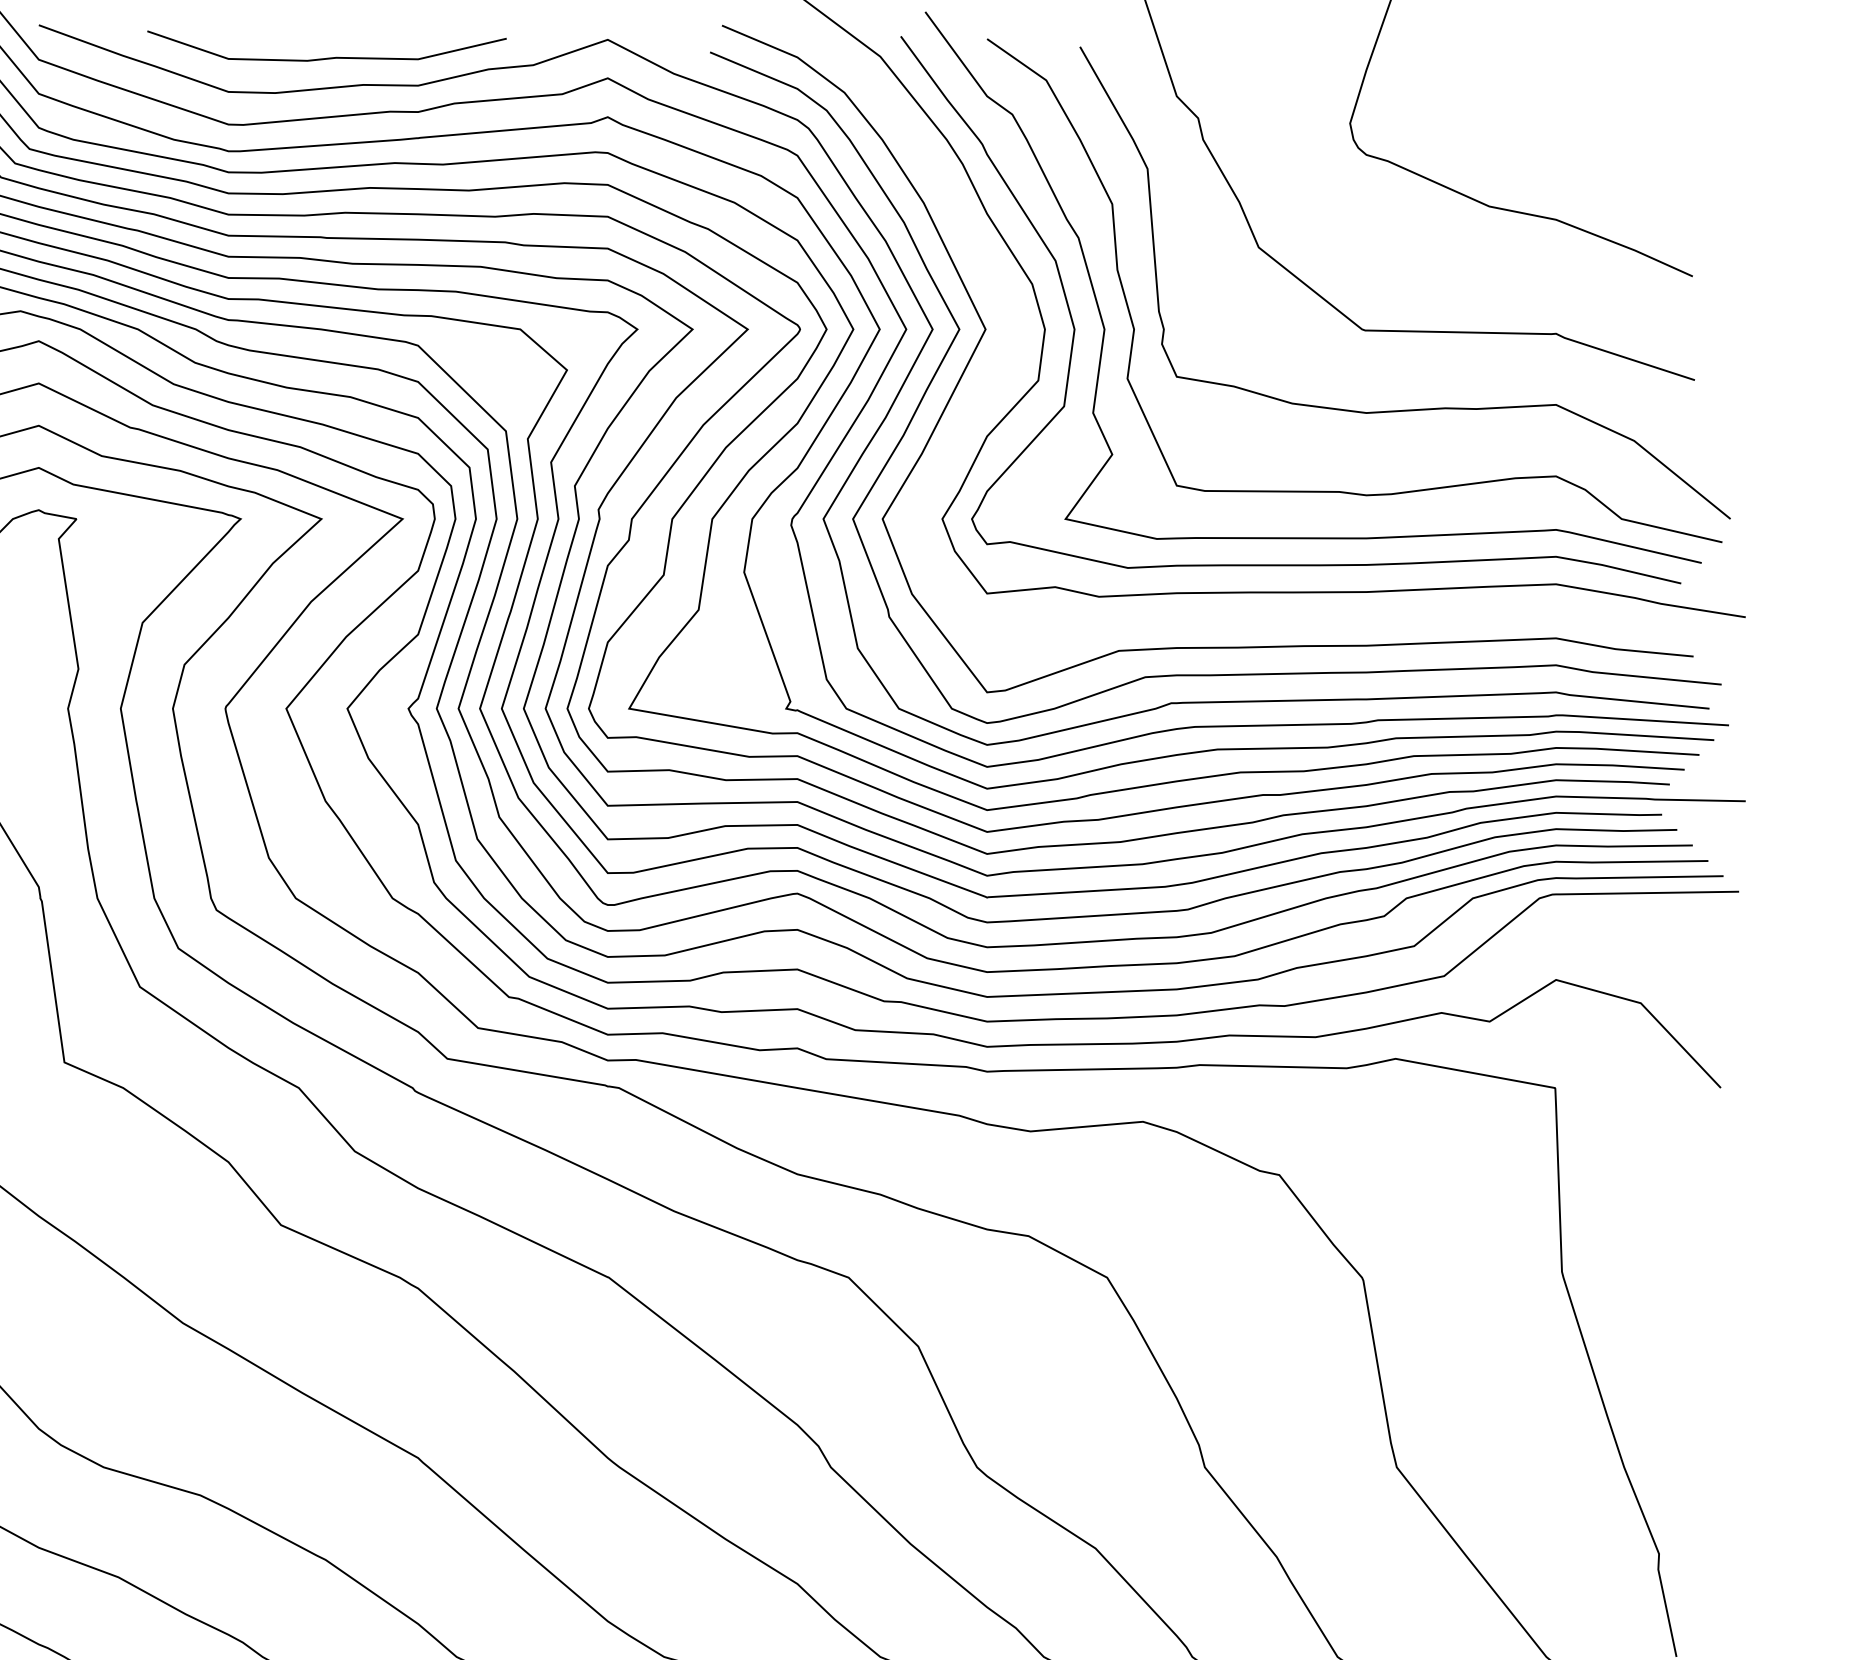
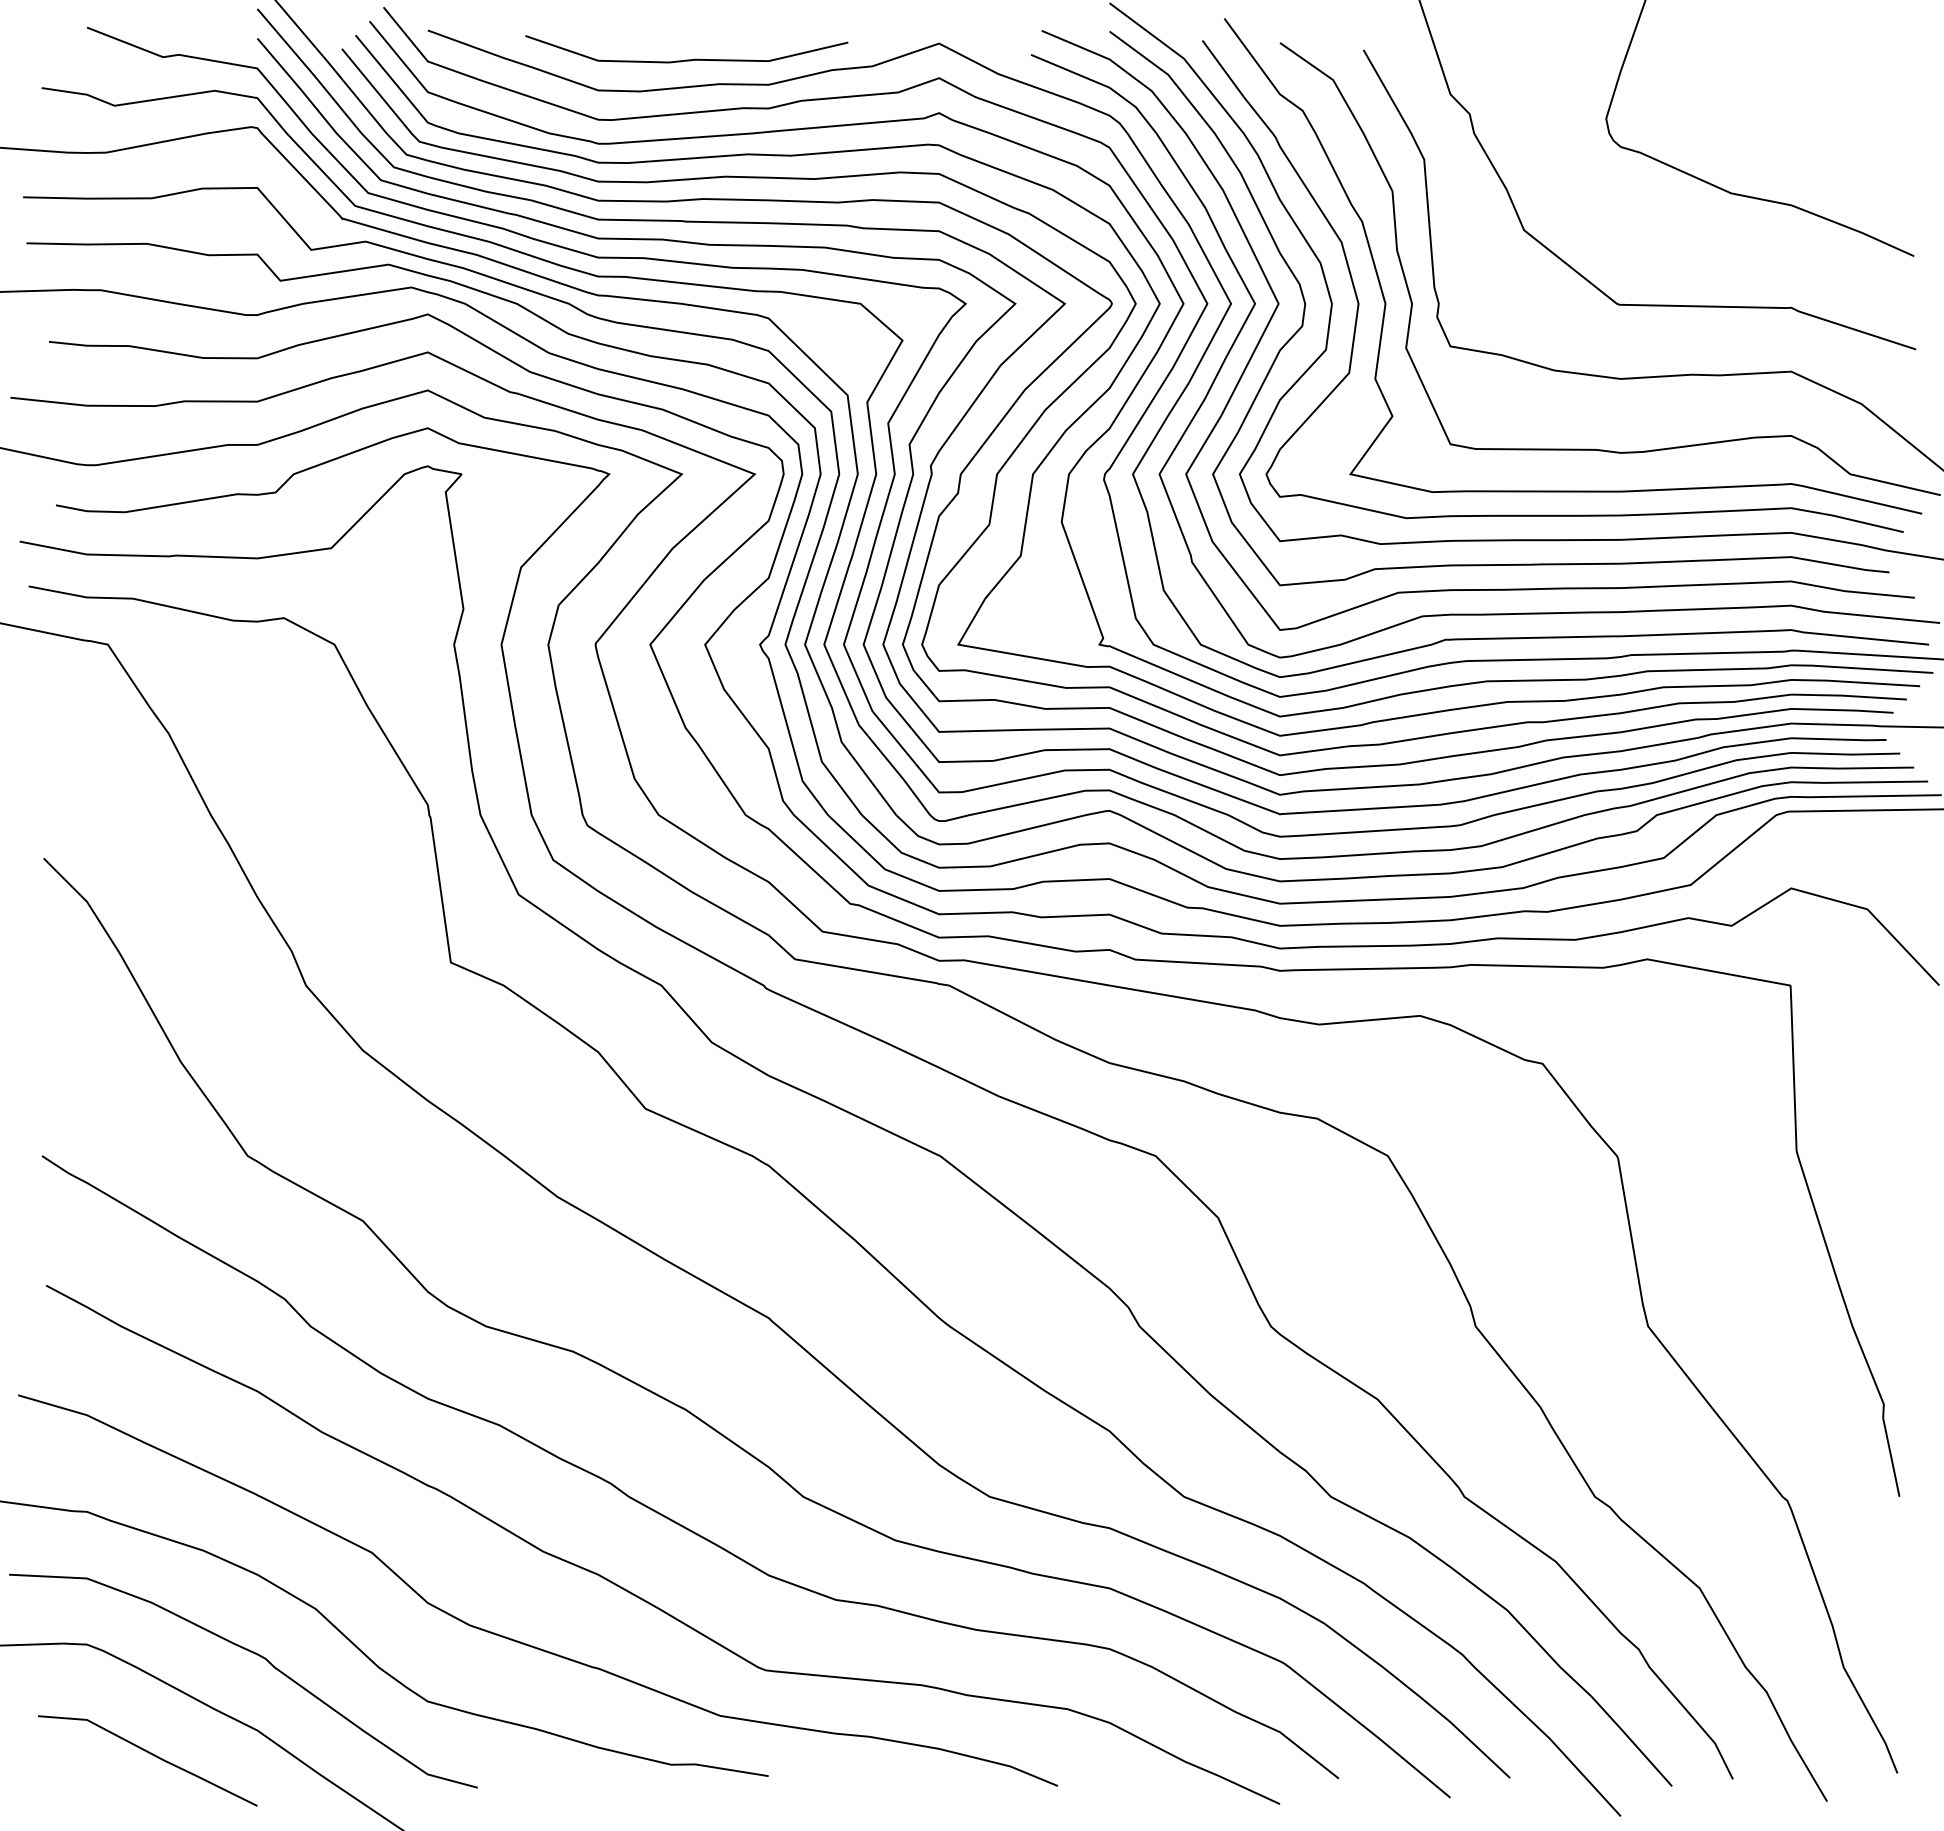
curve: (1016, 330) -> (1306, 304), added

